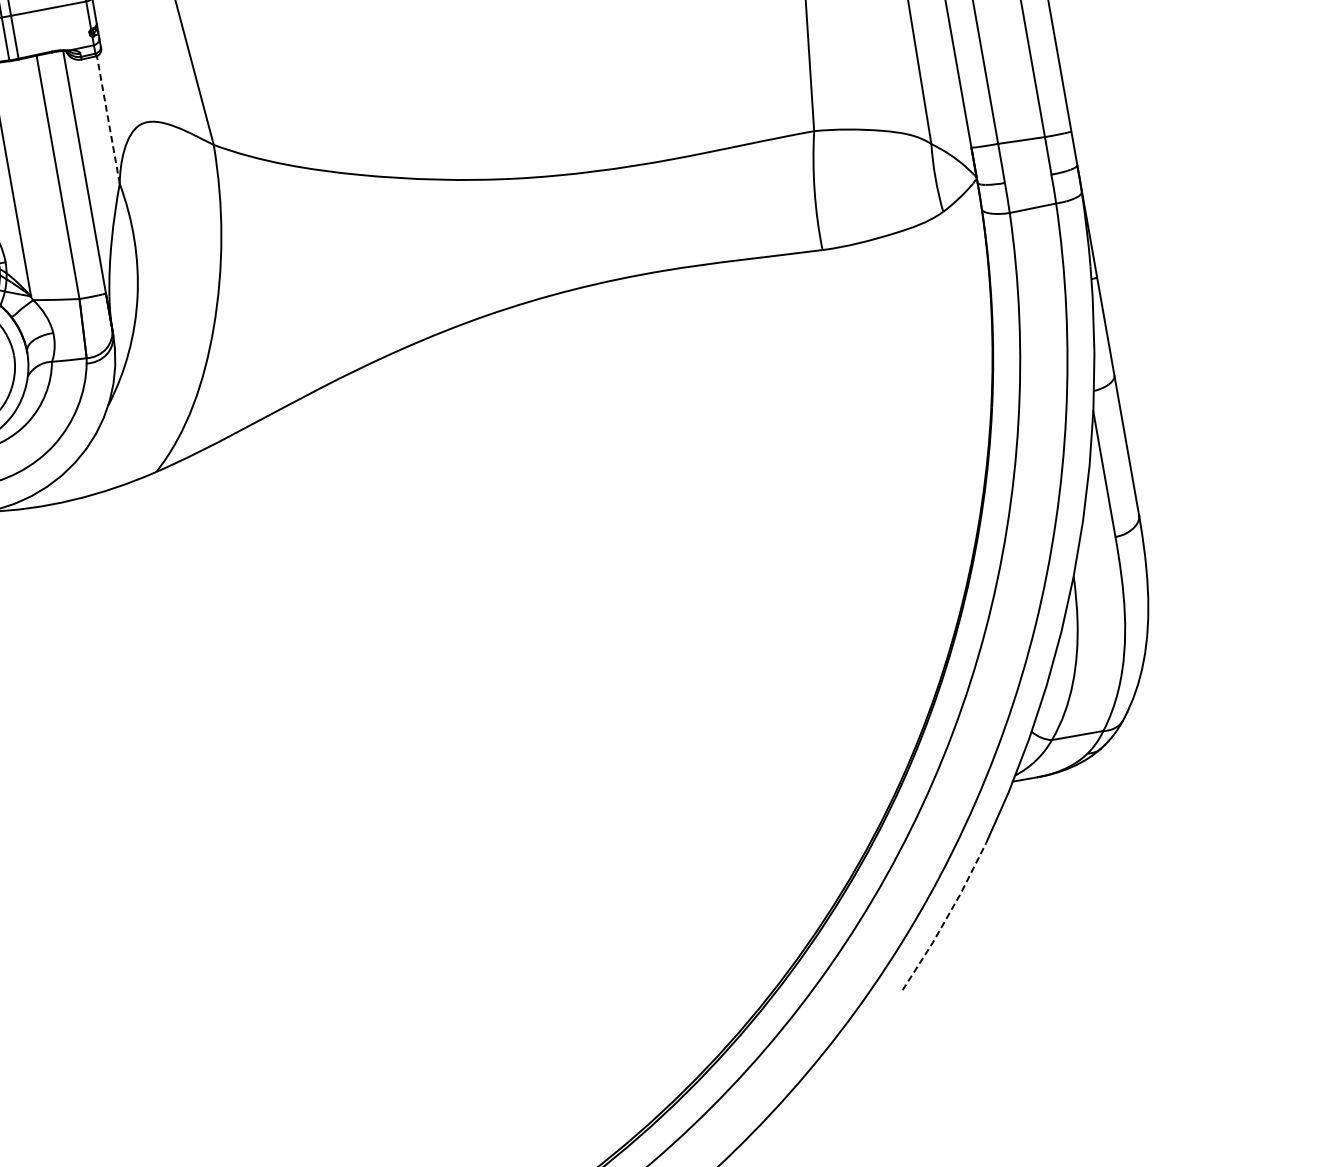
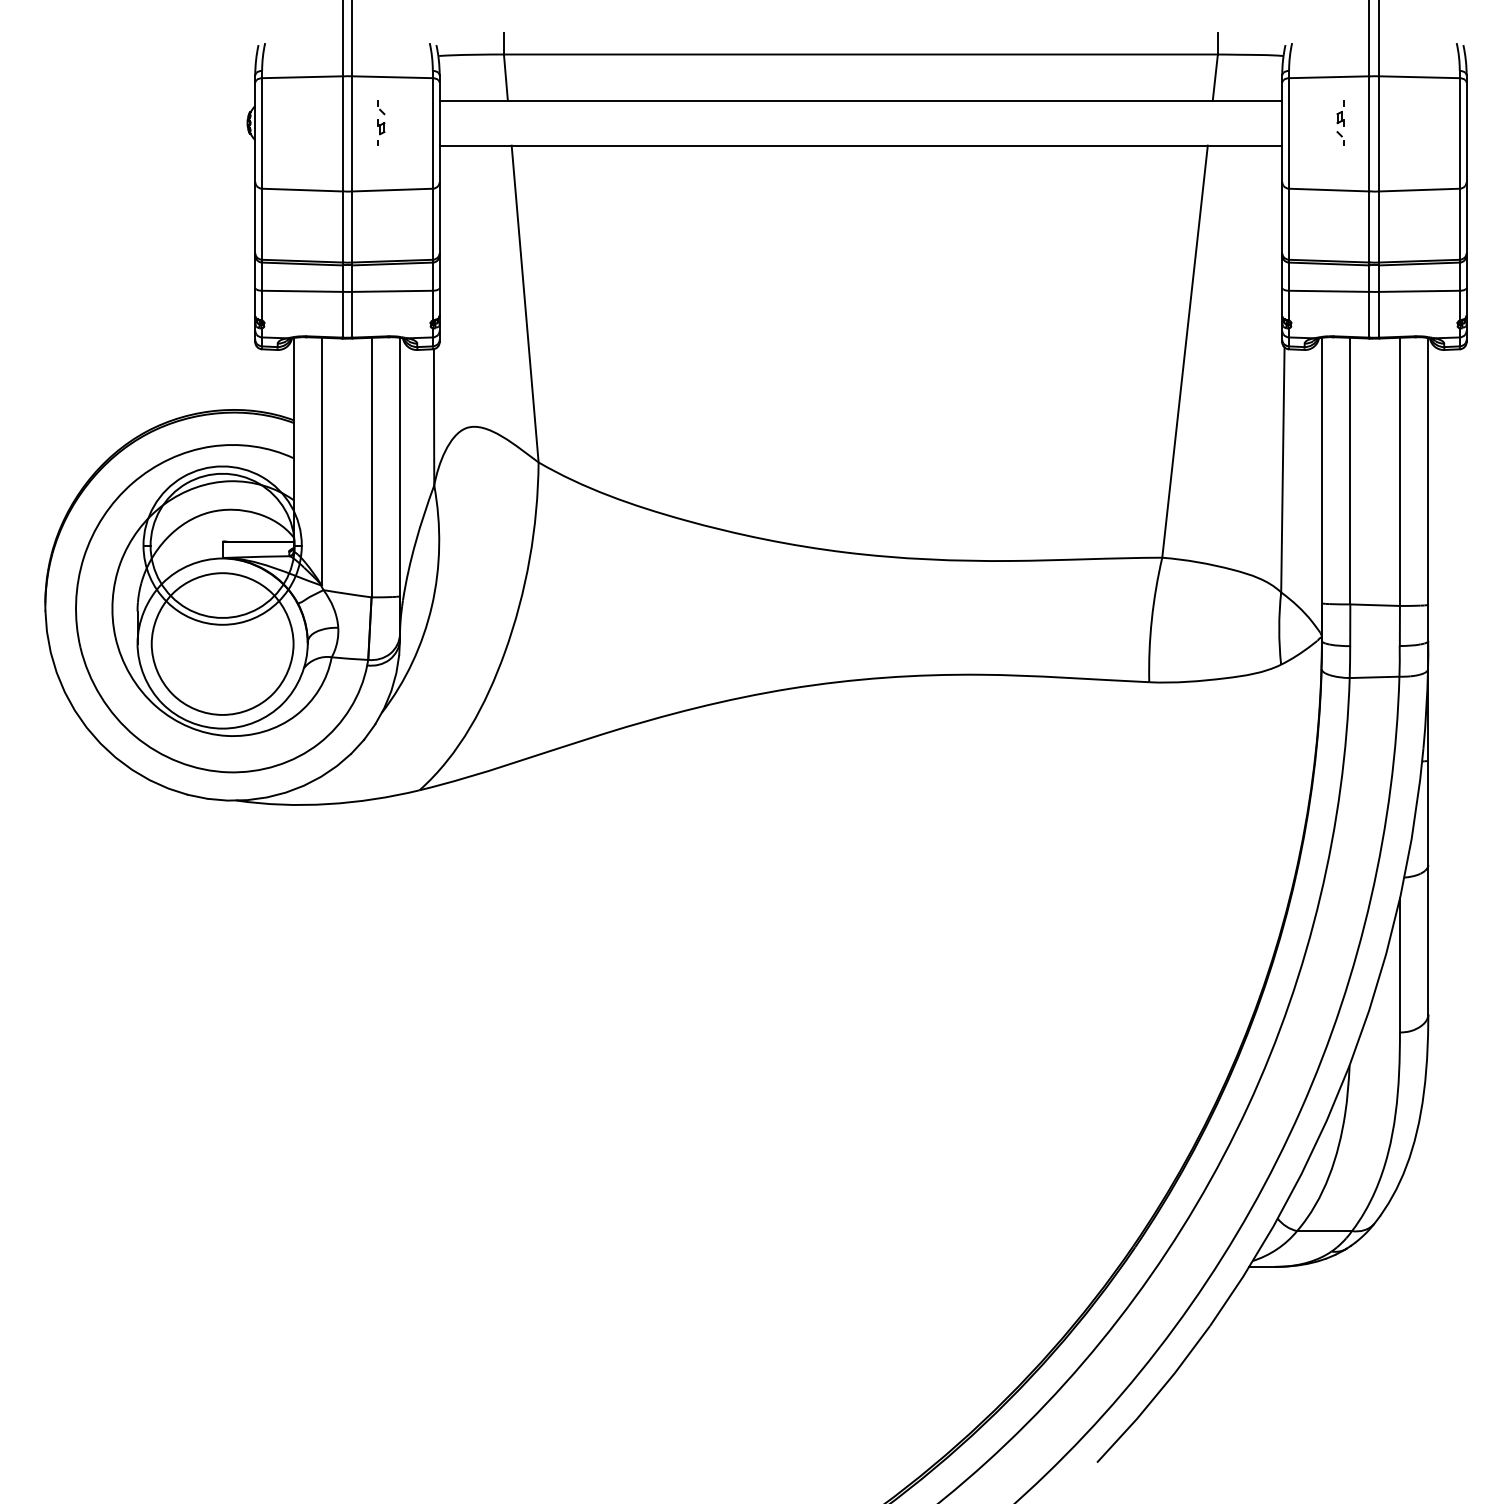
line: (108, 119) -> (434, 416), dashed -> solid
line: (946, 918) -> (1155, 1396), dashed -> solid

